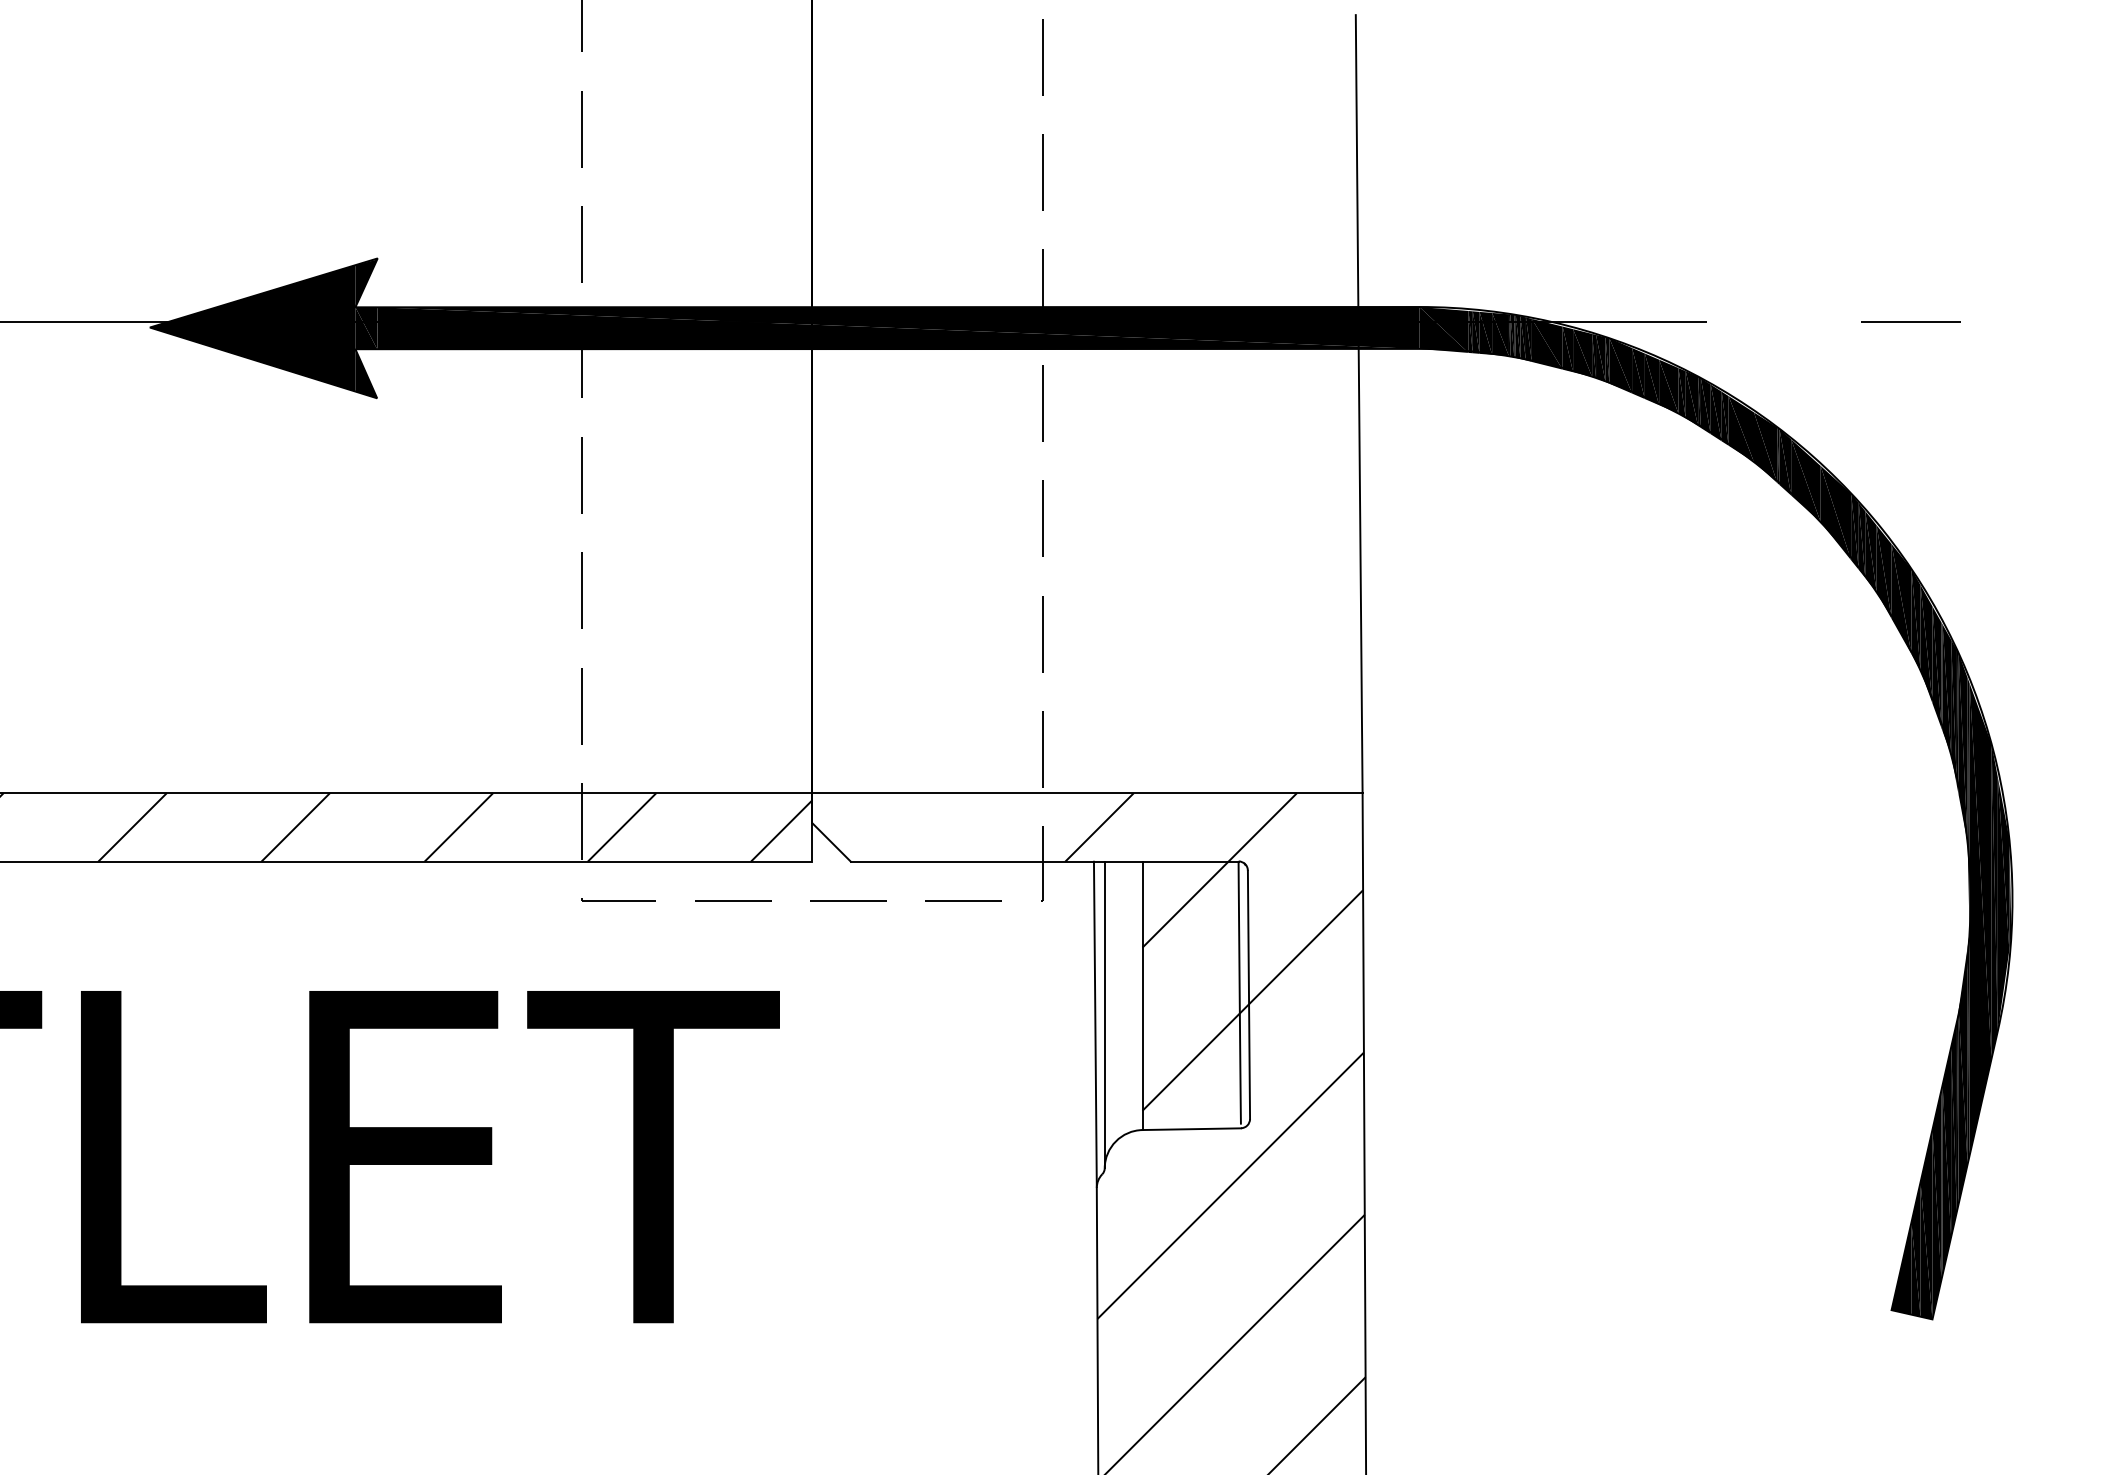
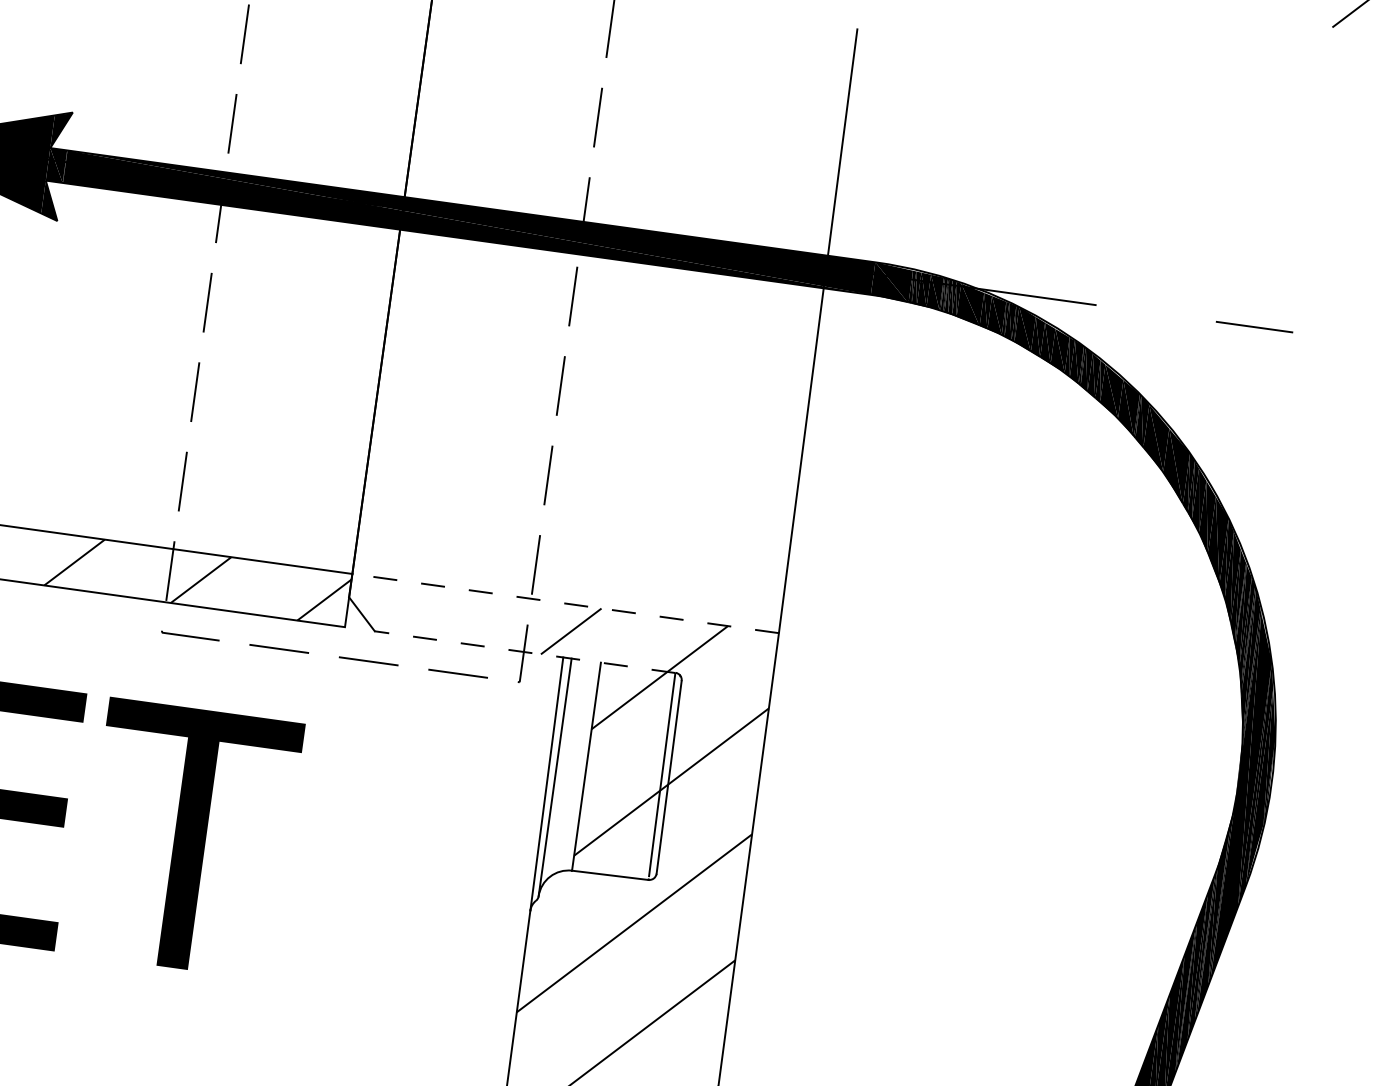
line: (1087, 793) -> (565, 603), solid -> dashed
line: (1044, 861) -> (524, 651), solid -> dashed

